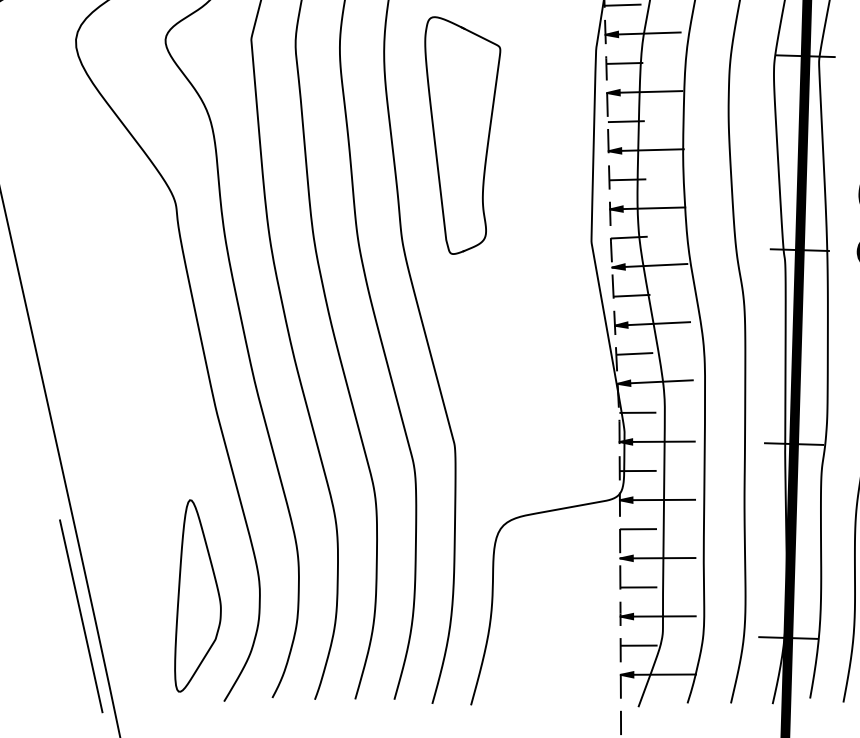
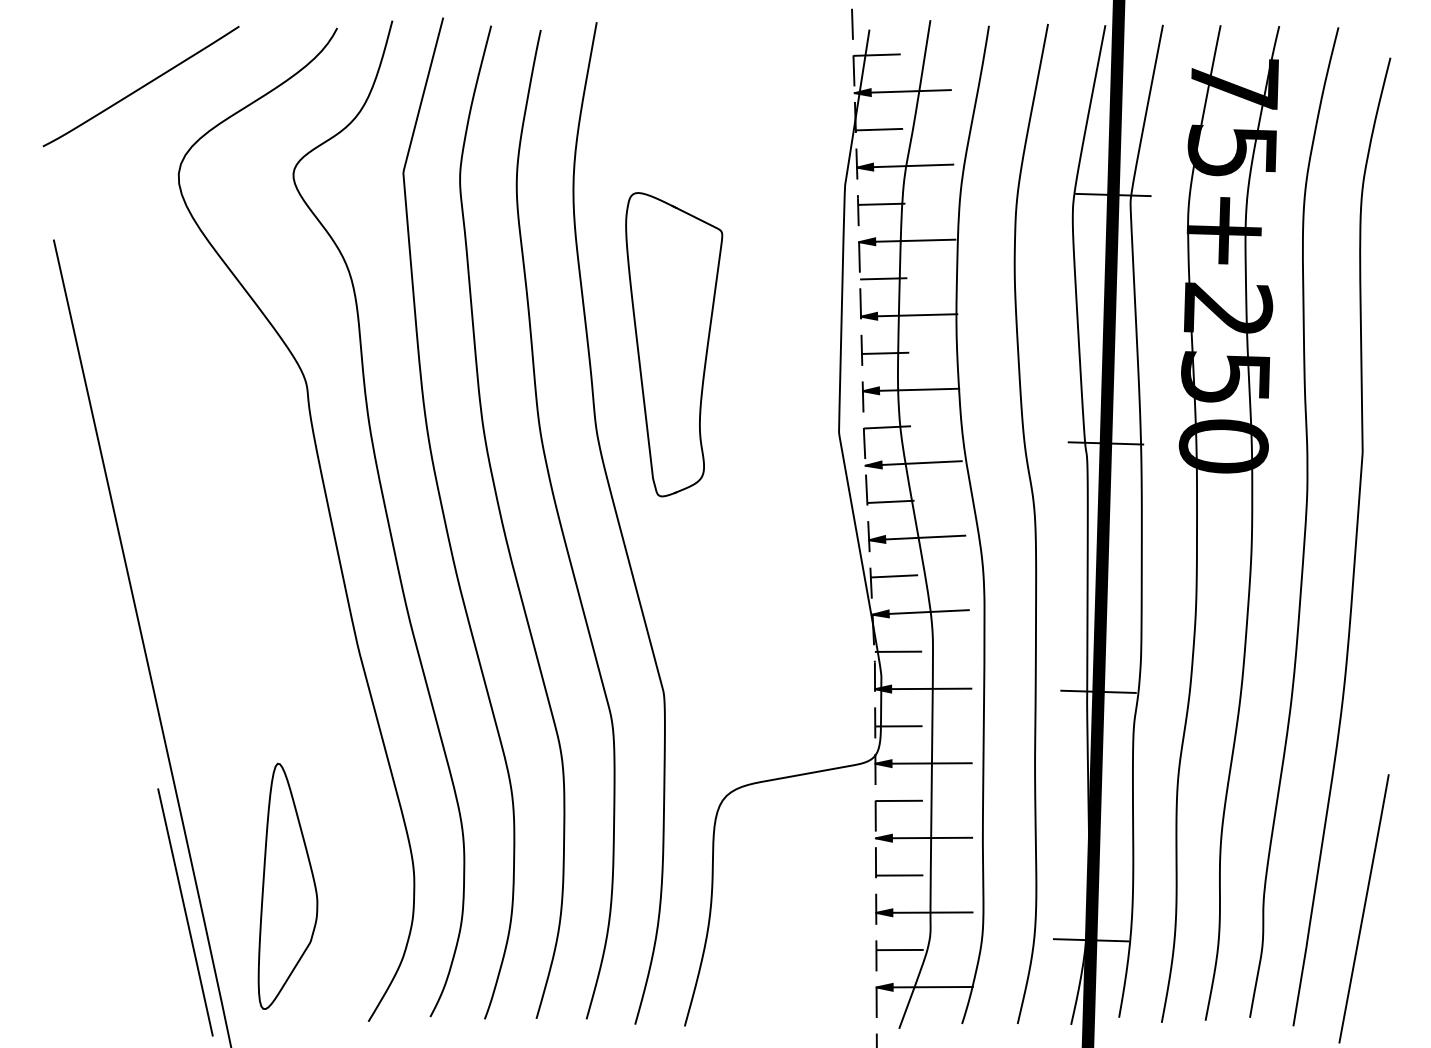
part: (463, 135) -> (674, 344), moved
part: (197, 595) -> (287, 885), moved

